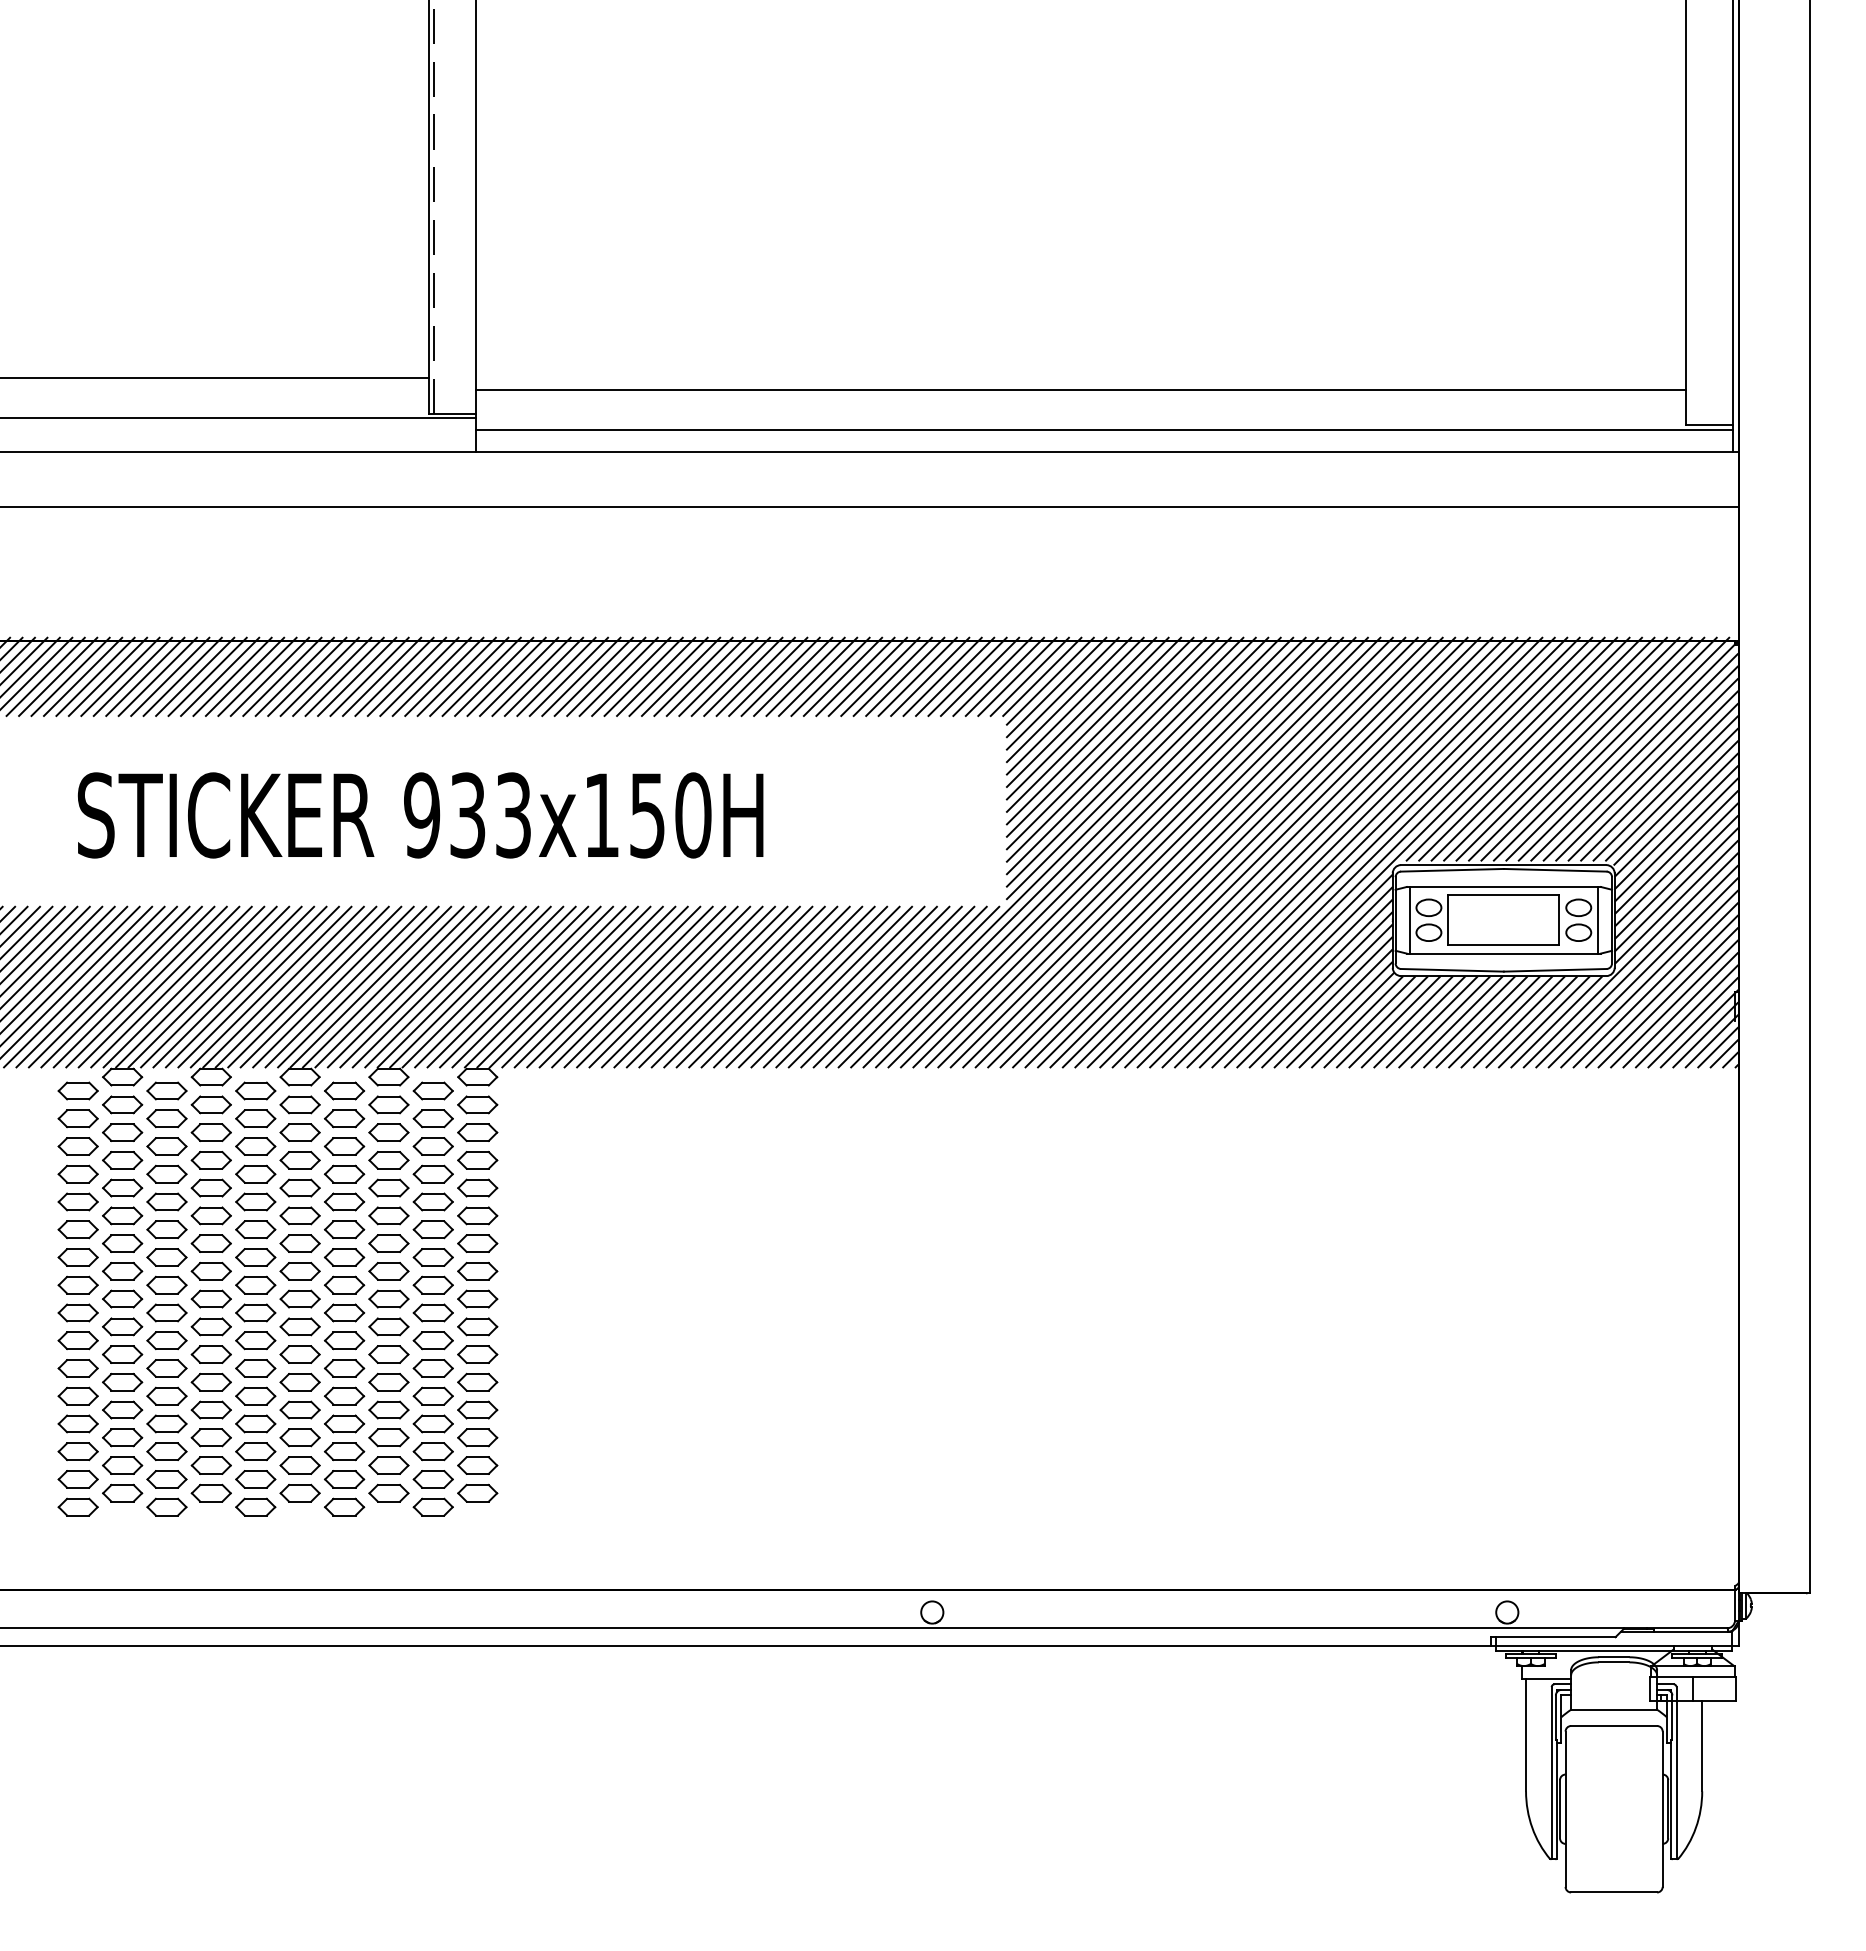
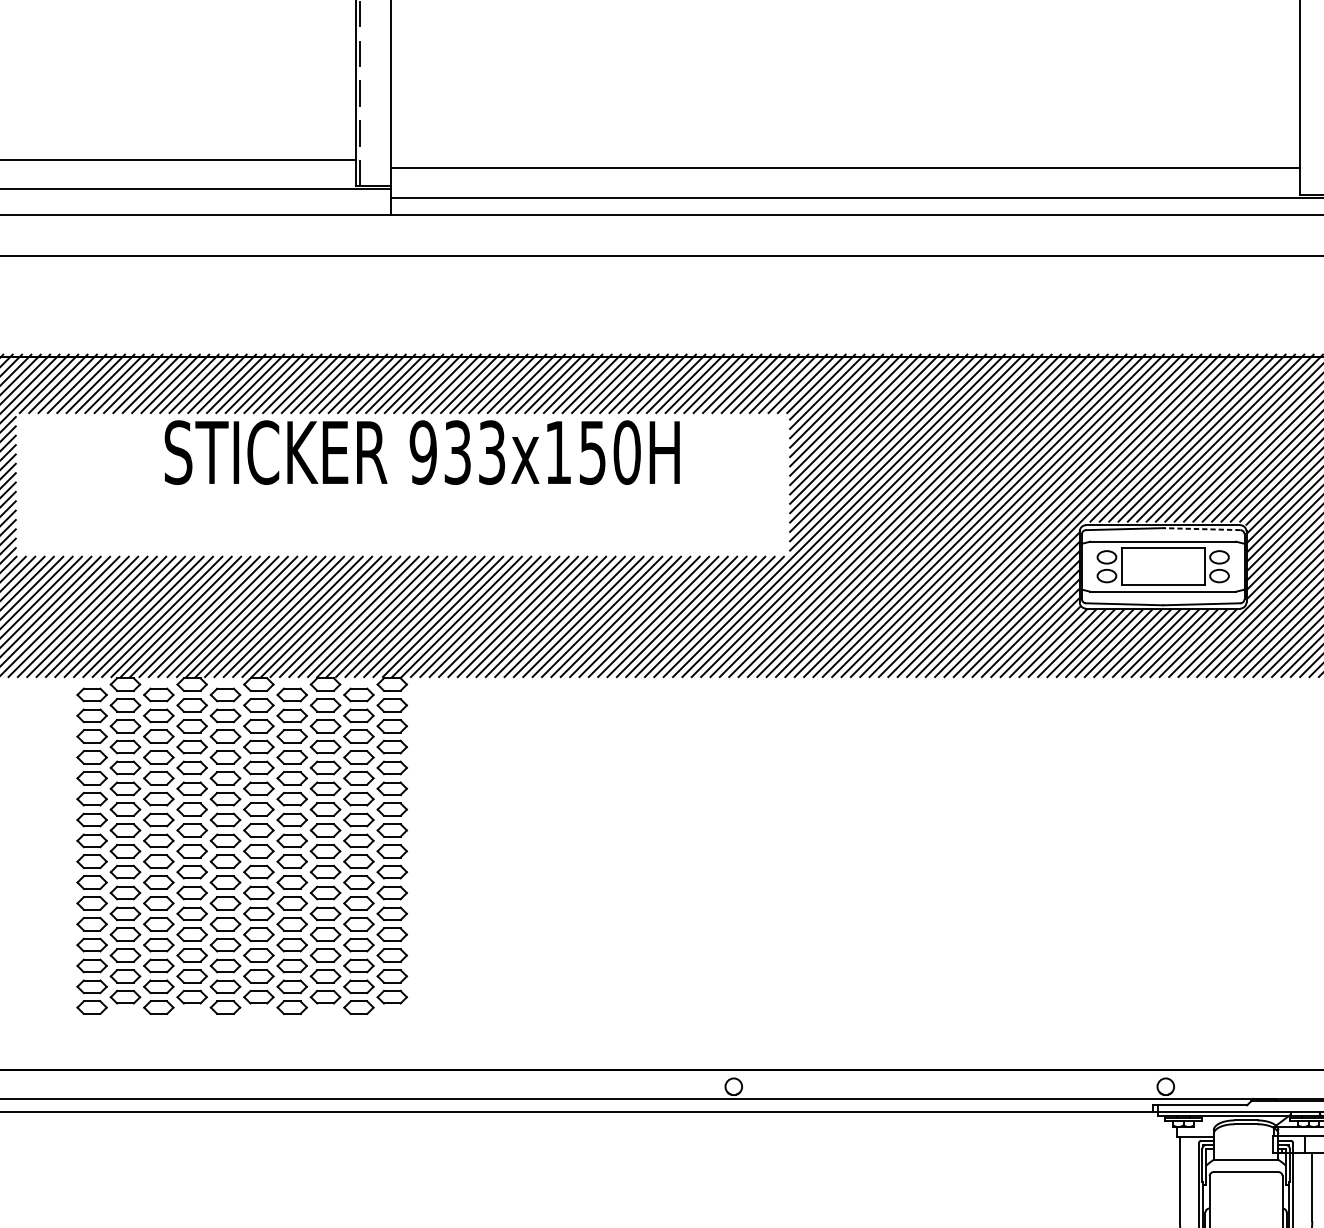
text: (420, 815) -> (422, 452), moved
line: (1554, 870) -> (1201, 529), solid -> dashed
line: (1409, 920) -> (1092, 566), removed
line: (1598, 920) -> (1234, 566), removed

